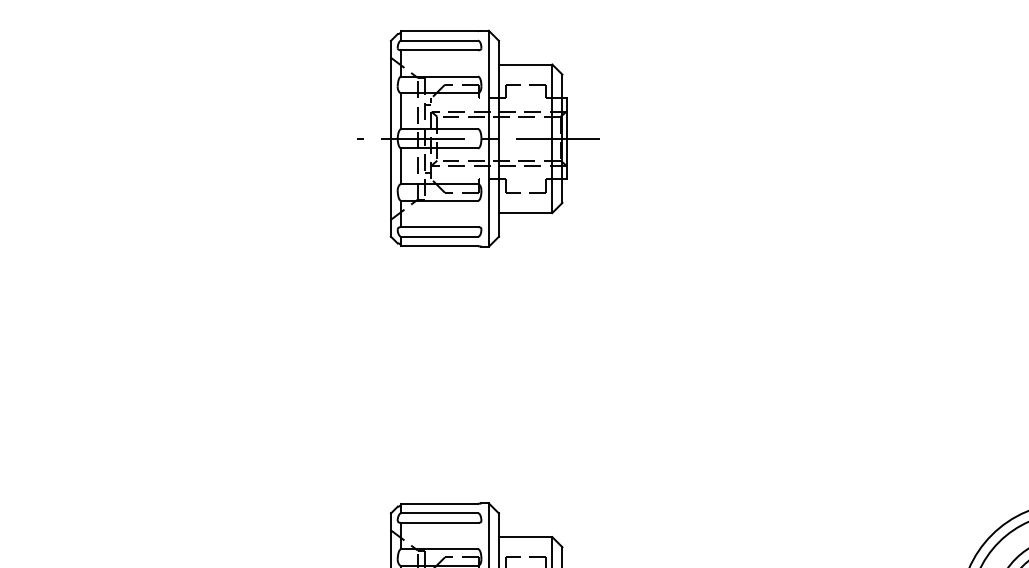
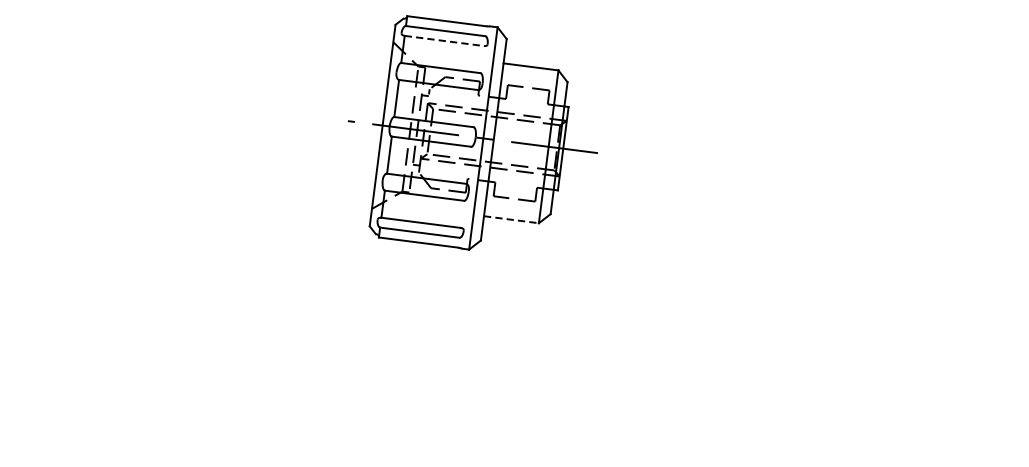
line: (439, 50) -> (444, 41), solid -> dashed
line: (525, 213) -> (511, 220), solid -> dashed

